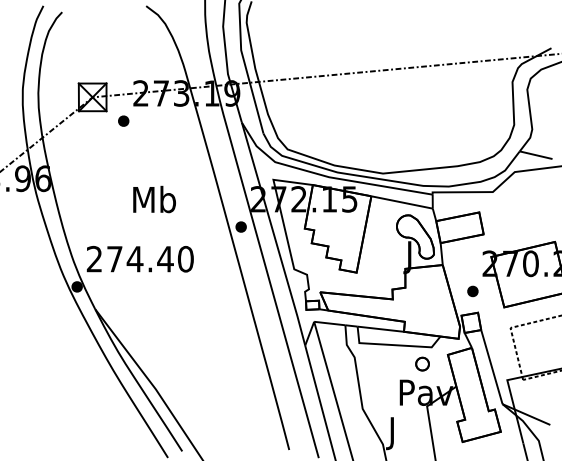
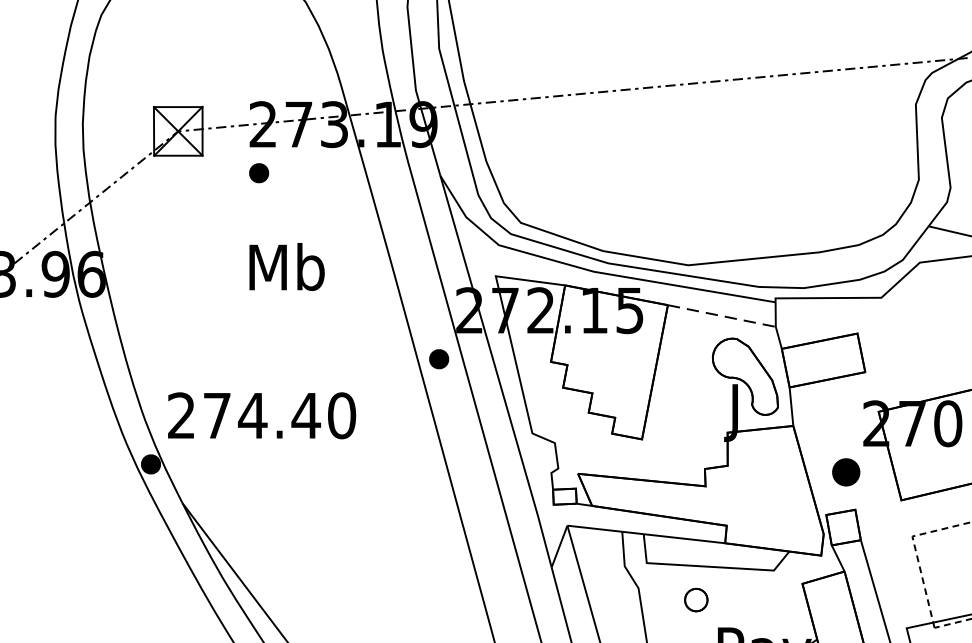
part: (123, 120) -> (258, 172), moved
text: (154, 199) -> (286, 266), moved
line: (402, 202) -> (722, 316), solid -> dashed
part: (472, 291) -> (845, 472), size x1.4
part: (422, 363) -> (696, 598), moved

